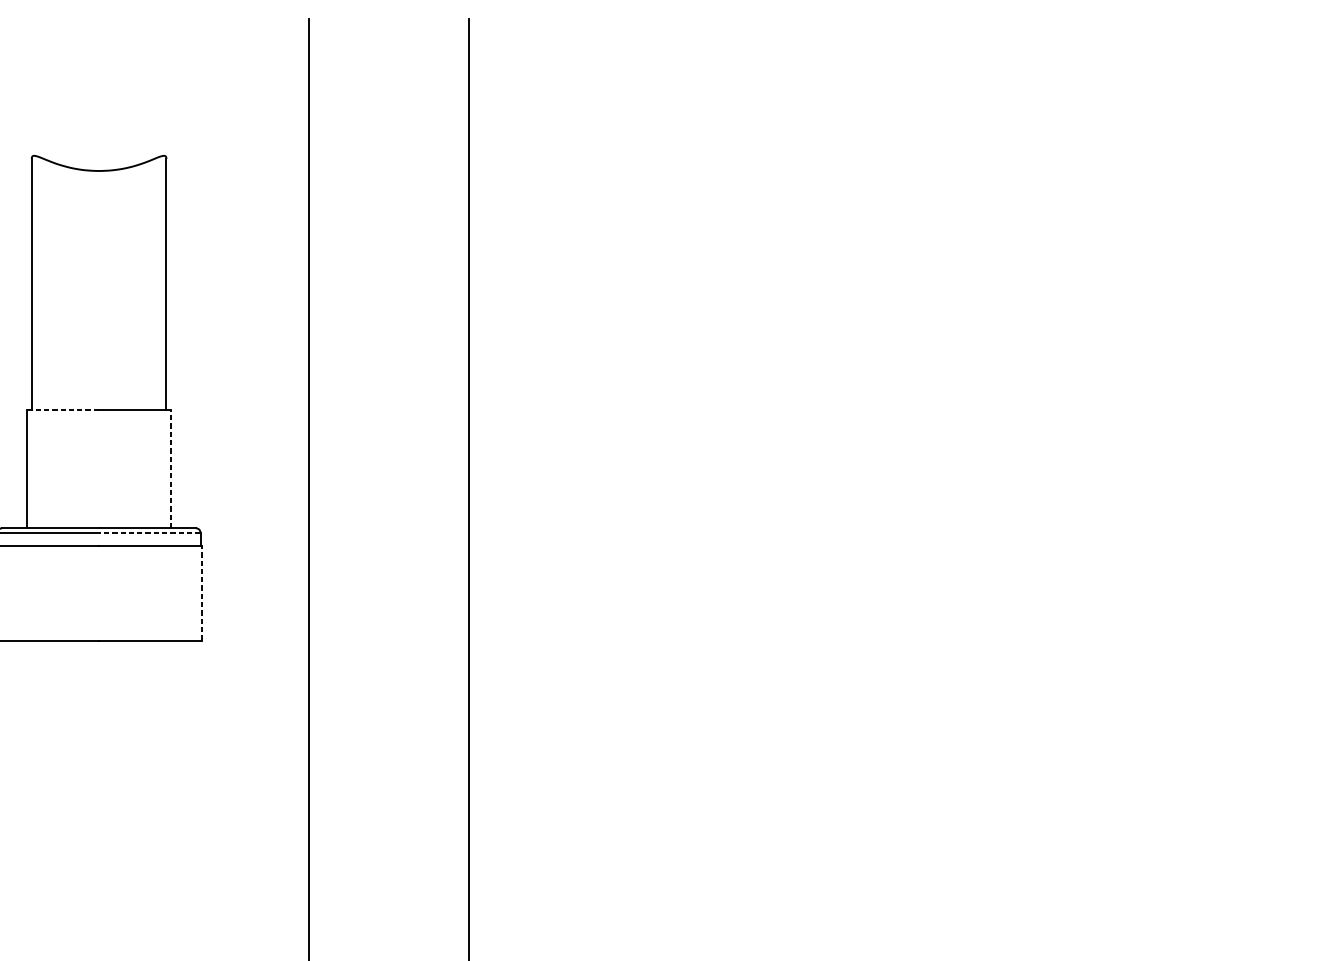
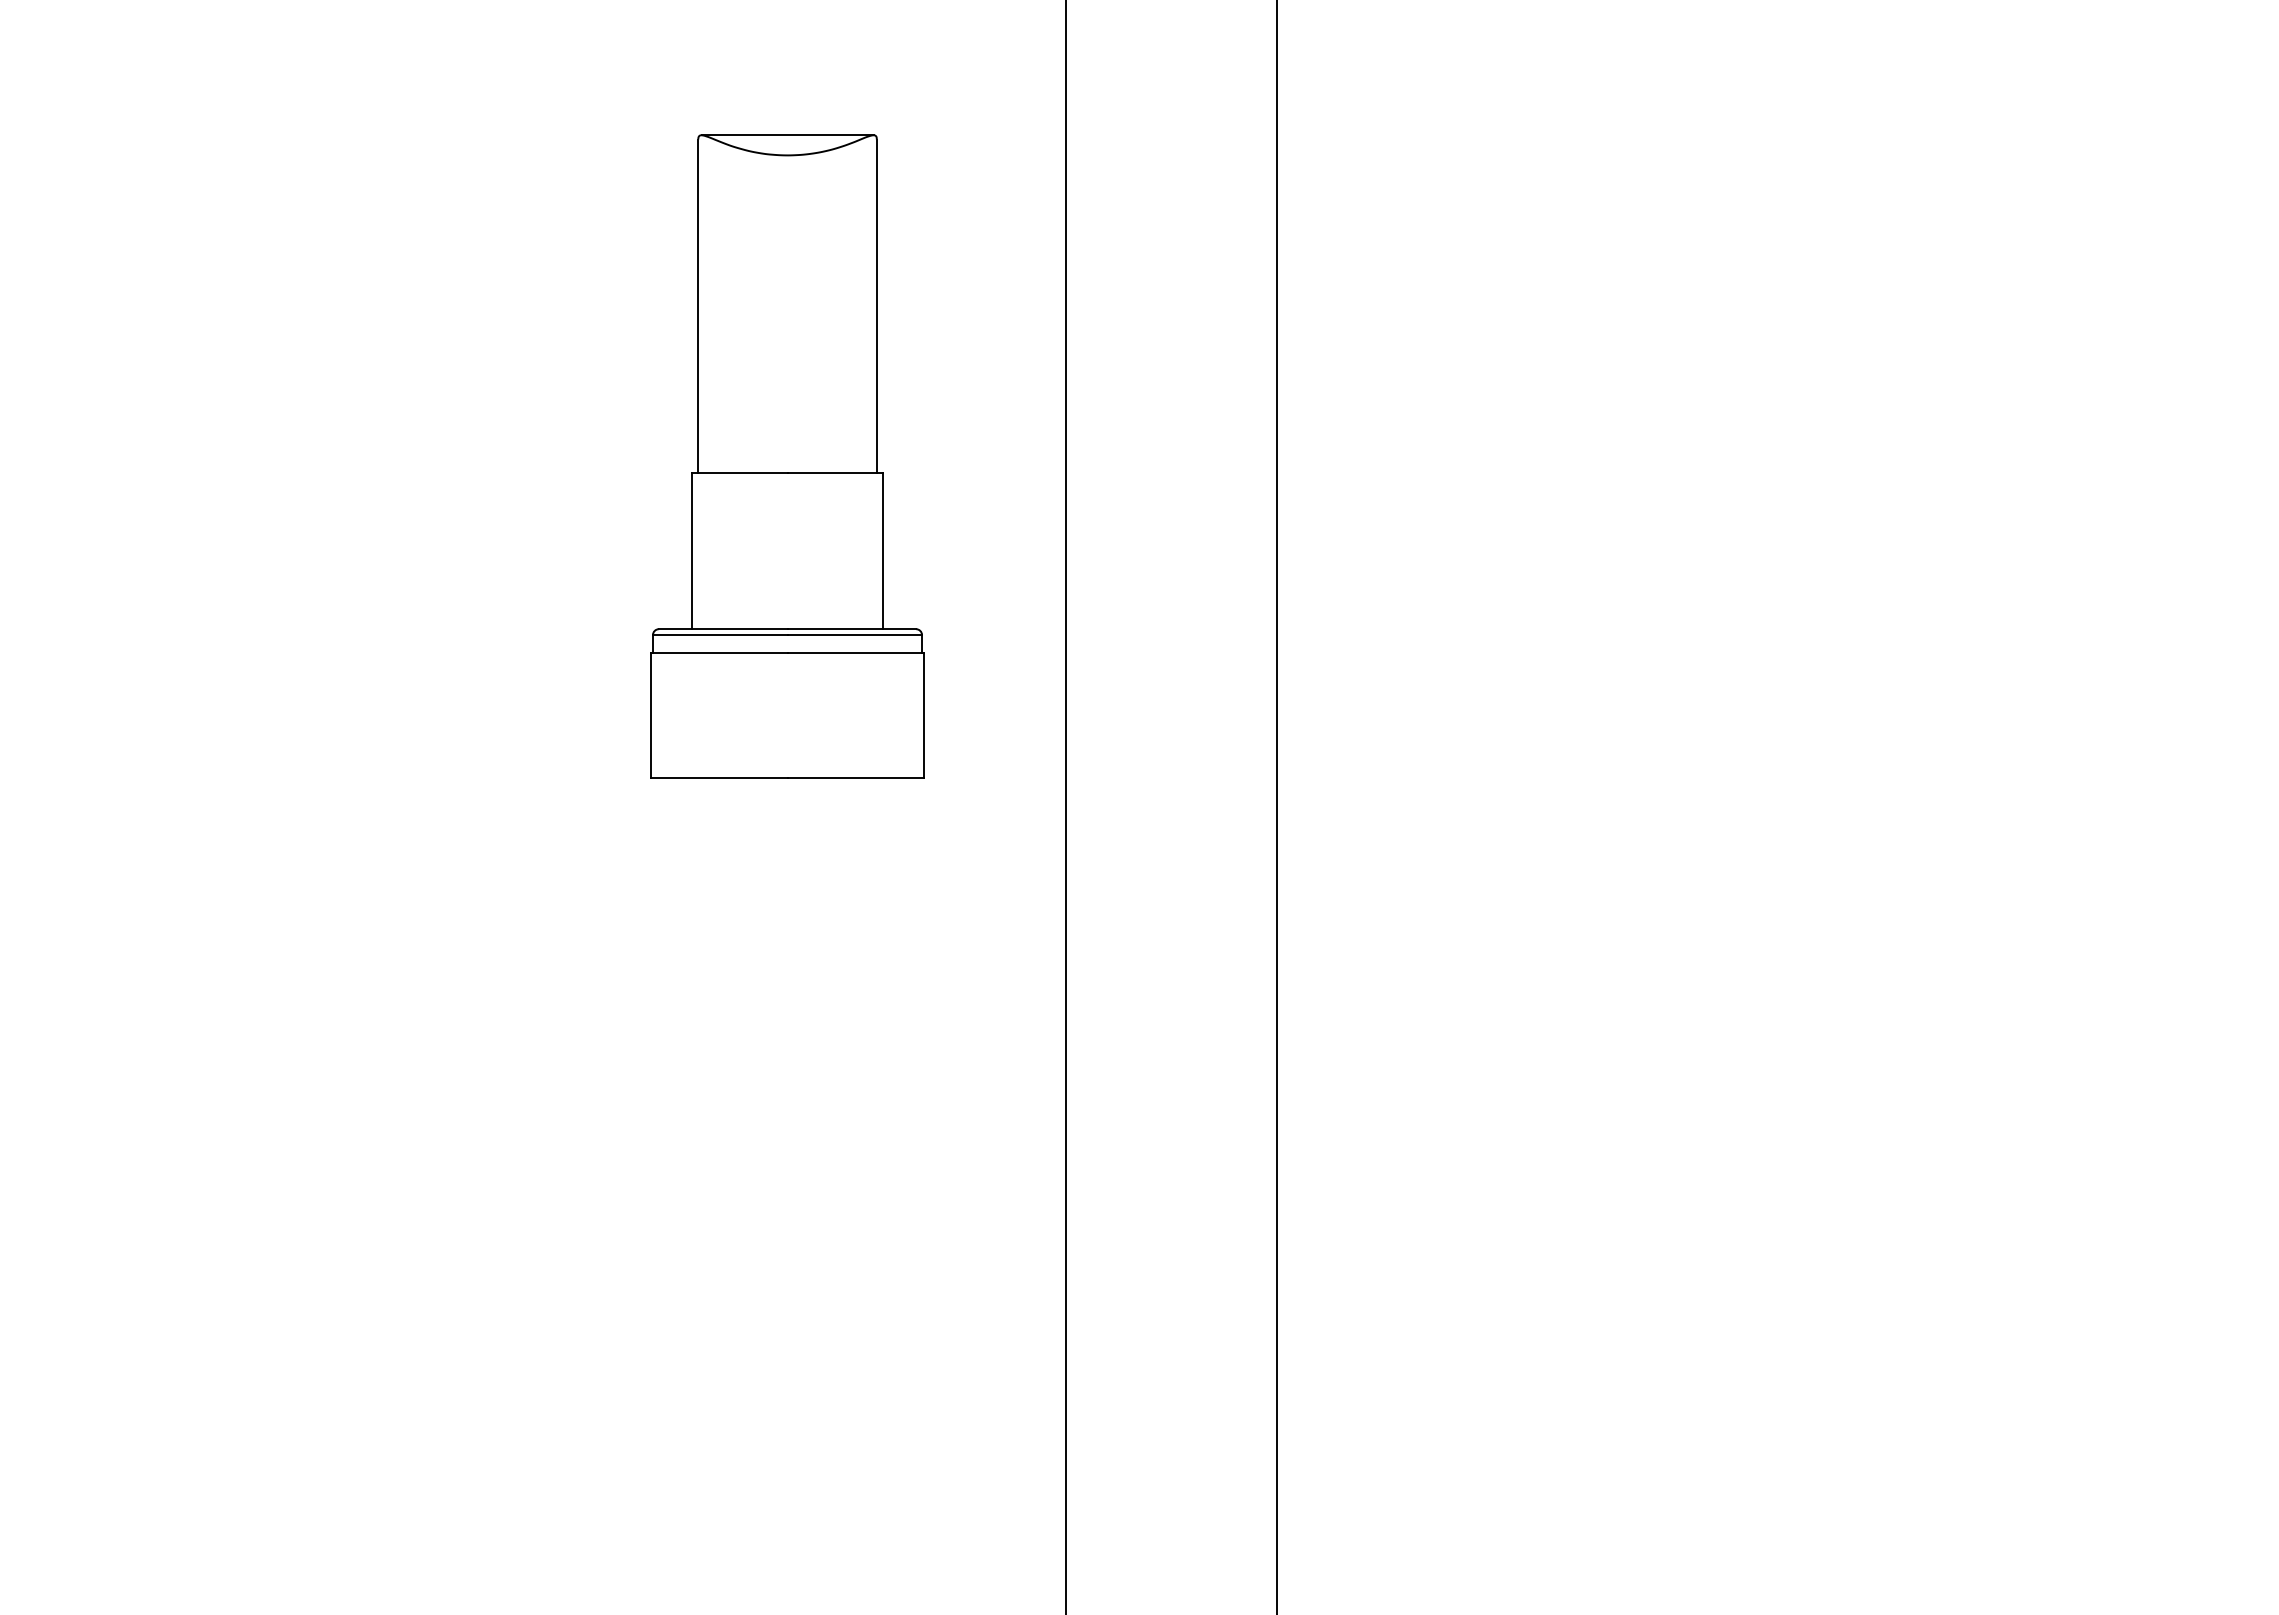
line: (99, 155) -> (787, 135), added
line: (62, 410) -> (739, 472), dashed -> solid
line: (171, 468) -> (883, 550), dashed -> solid
line: (149, 533) -> (854, 635), dashed -> solid
line: (202, 593) -> (924, 715), dashed -> solid

